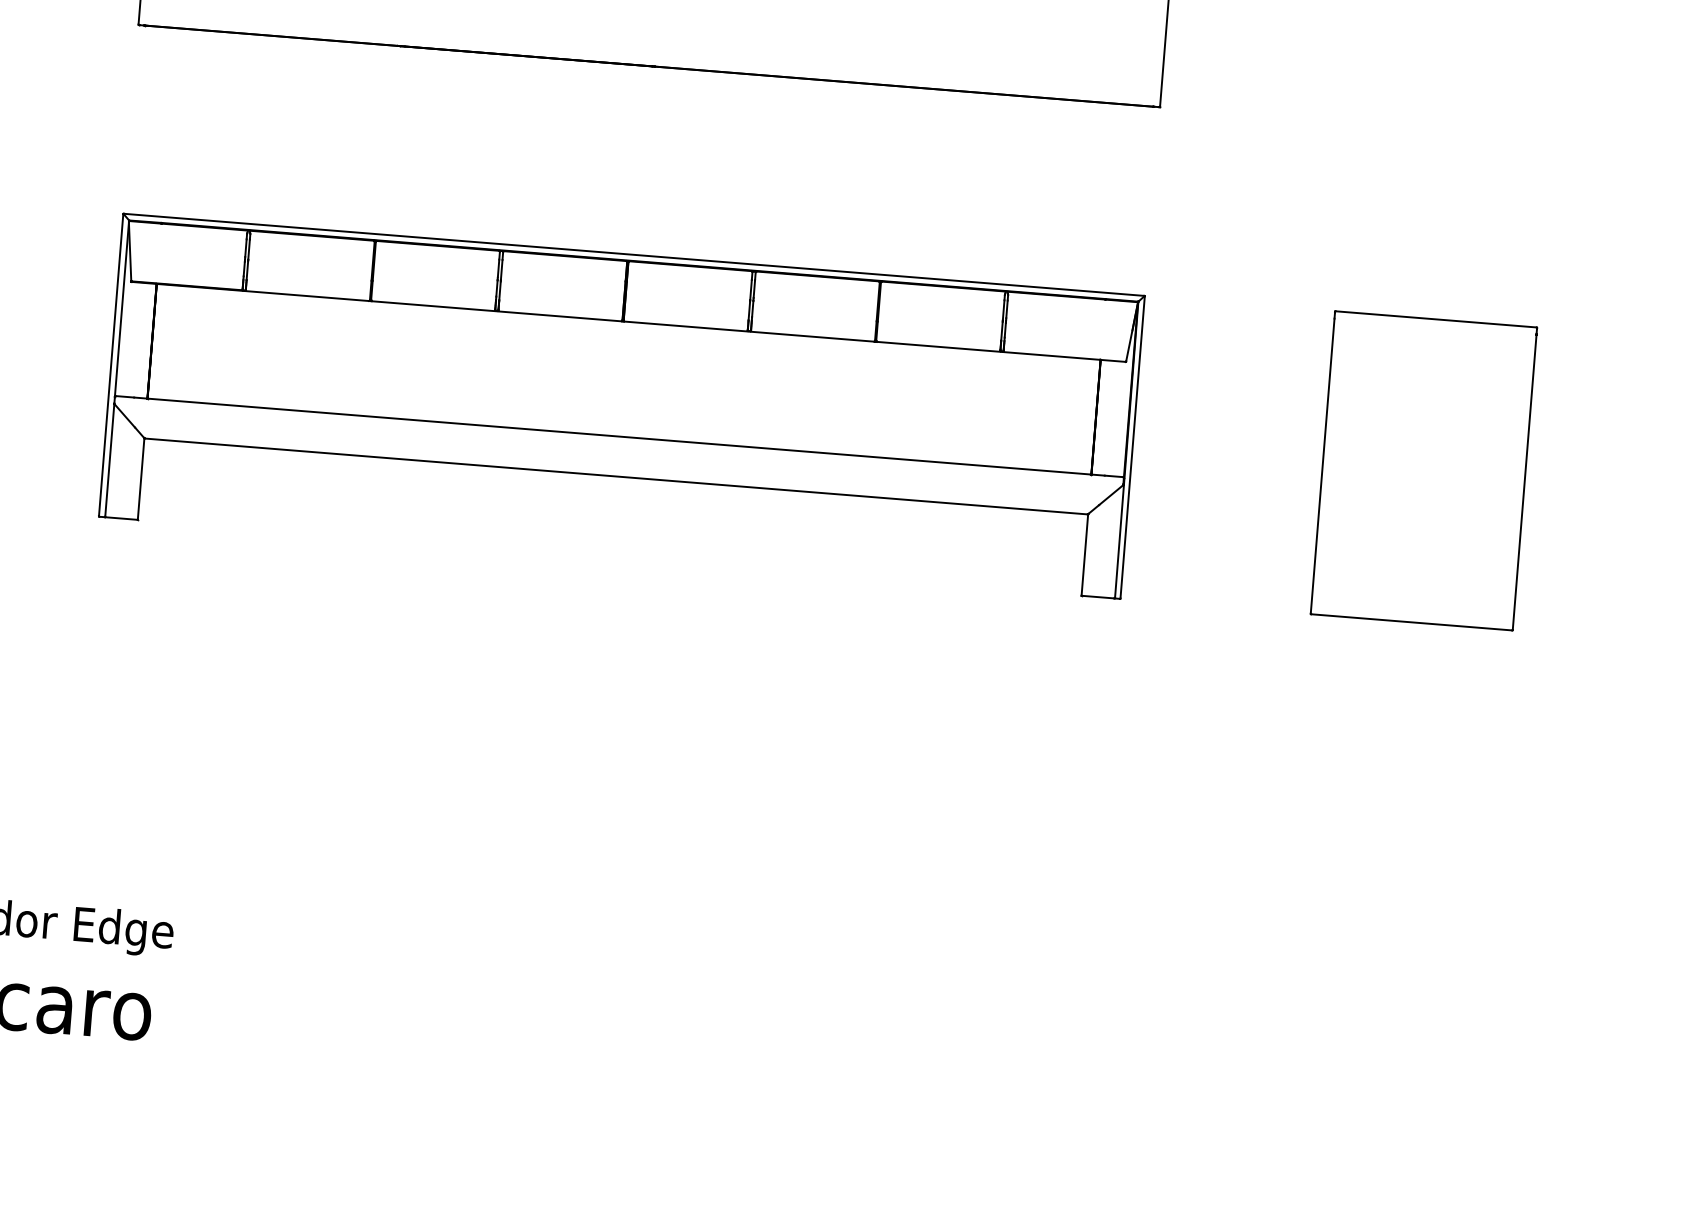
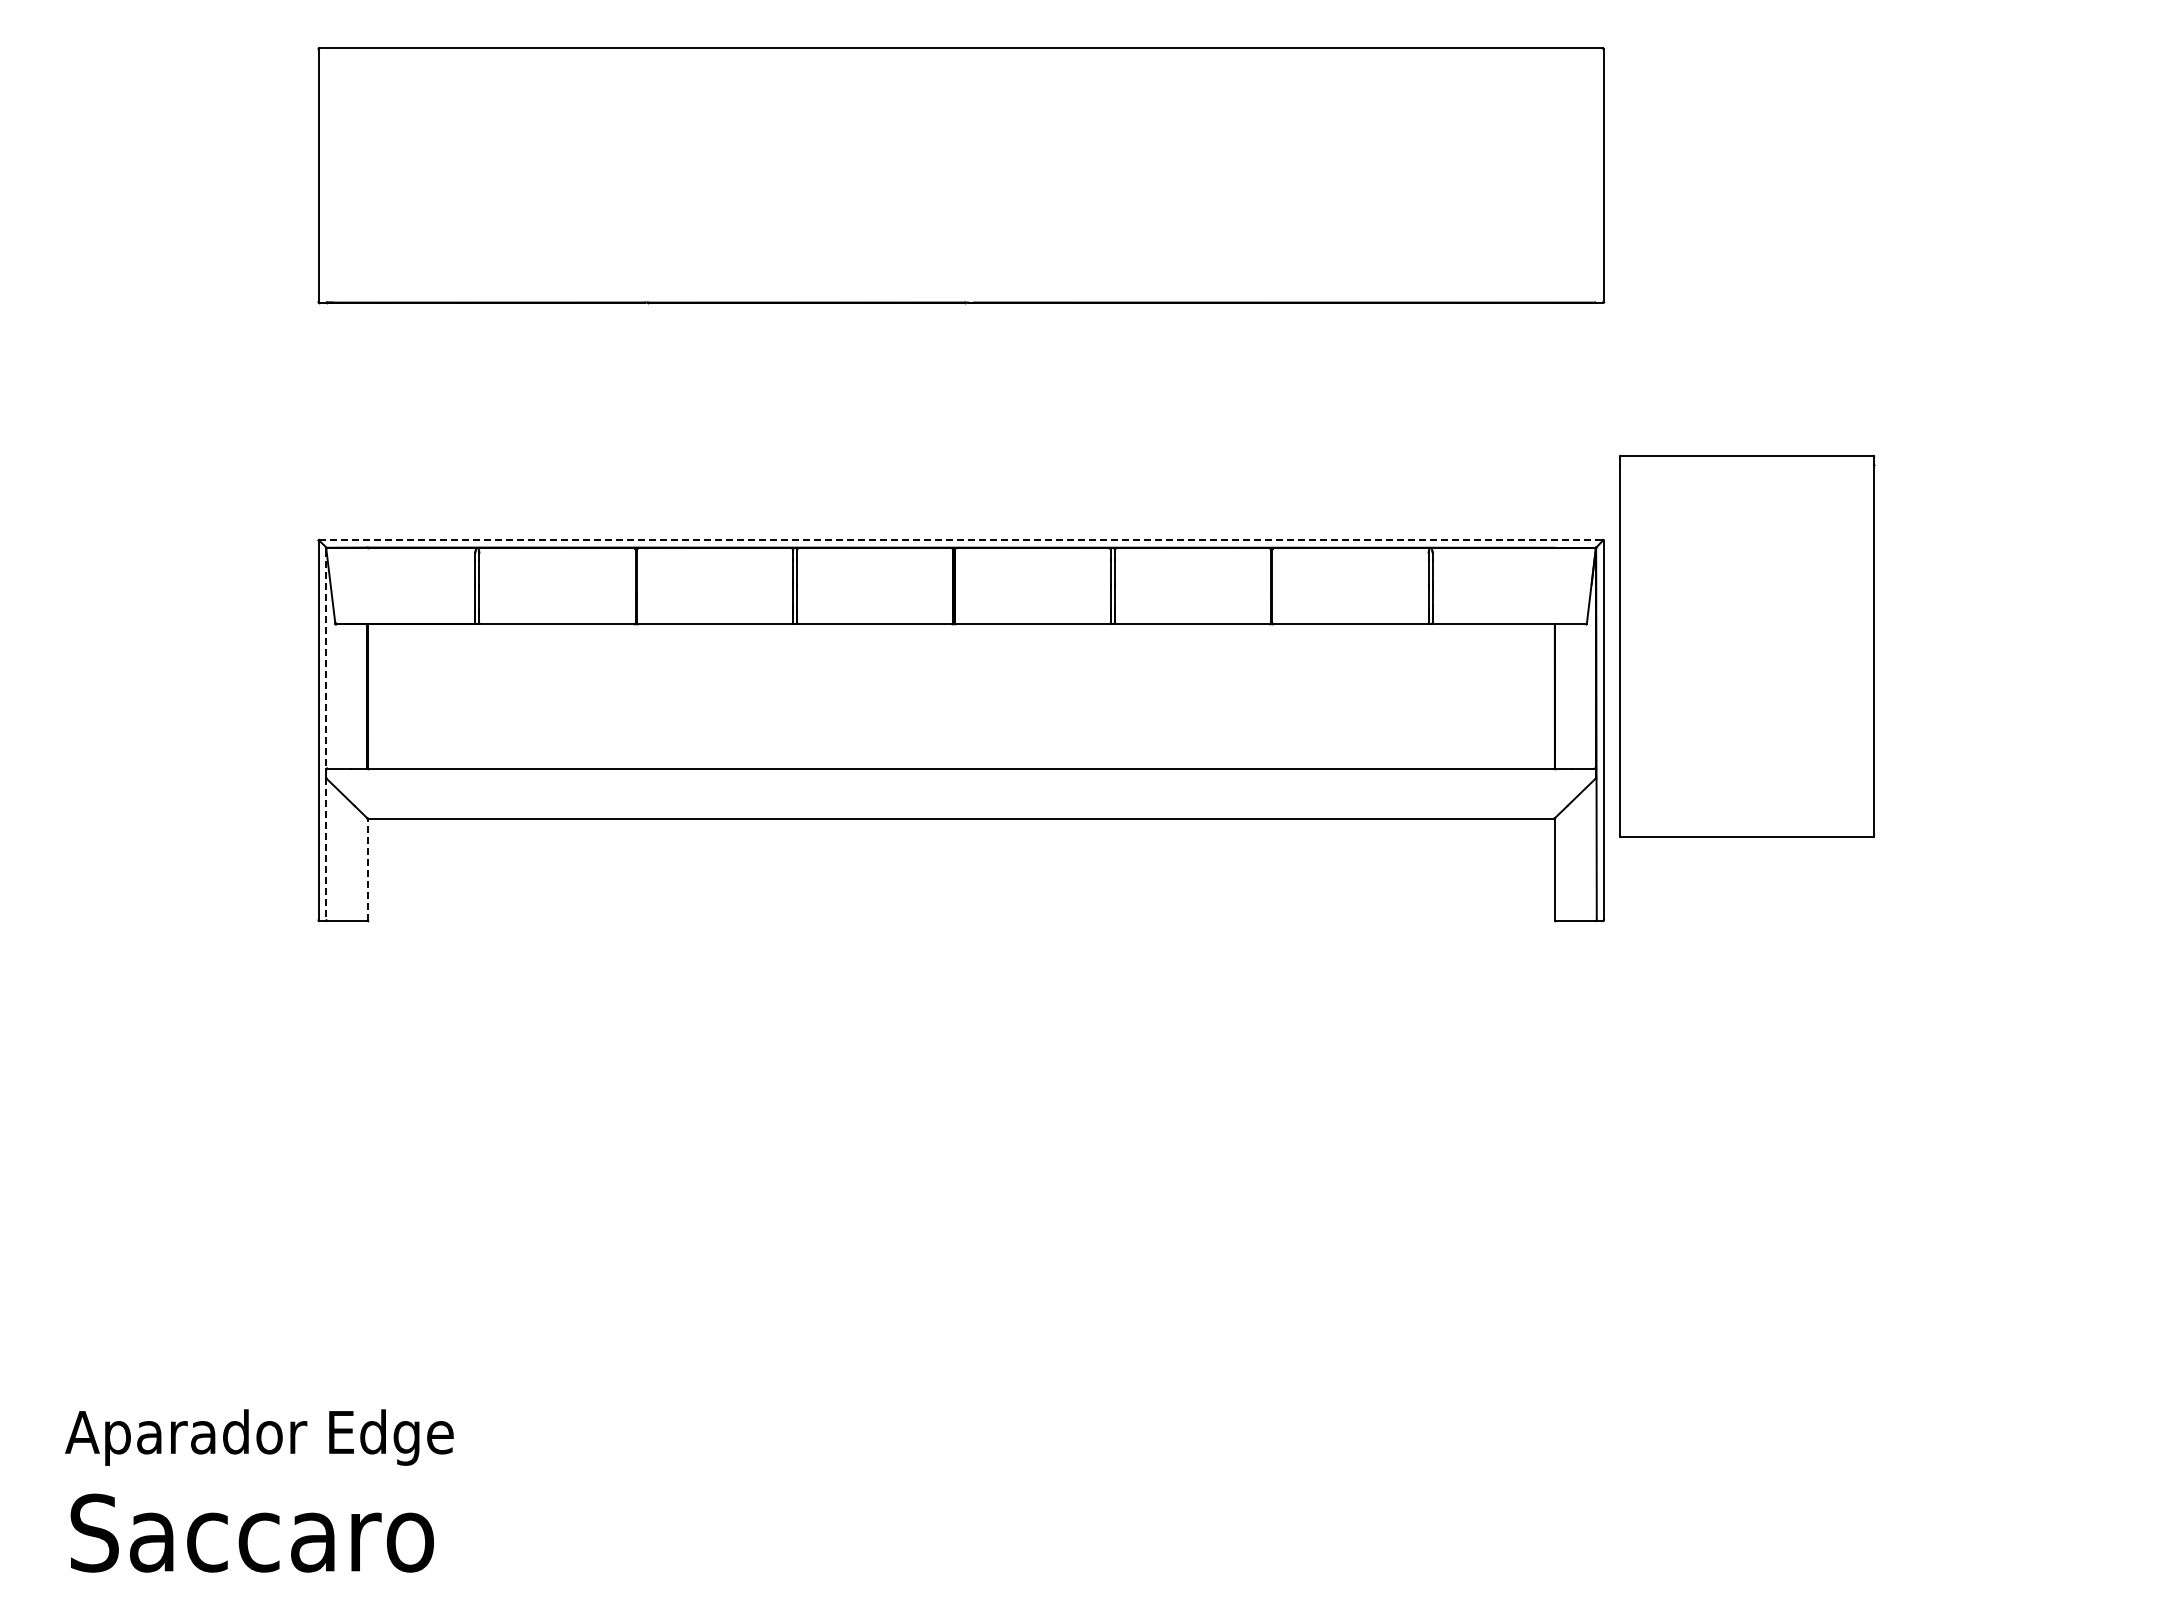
line: (634, 254) -> (961, 539), solid -> dashed
line: (121, 309) -> (326, 659), solid -> dashed
line: (109, 460) -> (326, 849), solid -> dashed
part: (1424, 470) -> (1747, 646), moved
line: (141, 478) -> (367, 869), solid -> dashed

